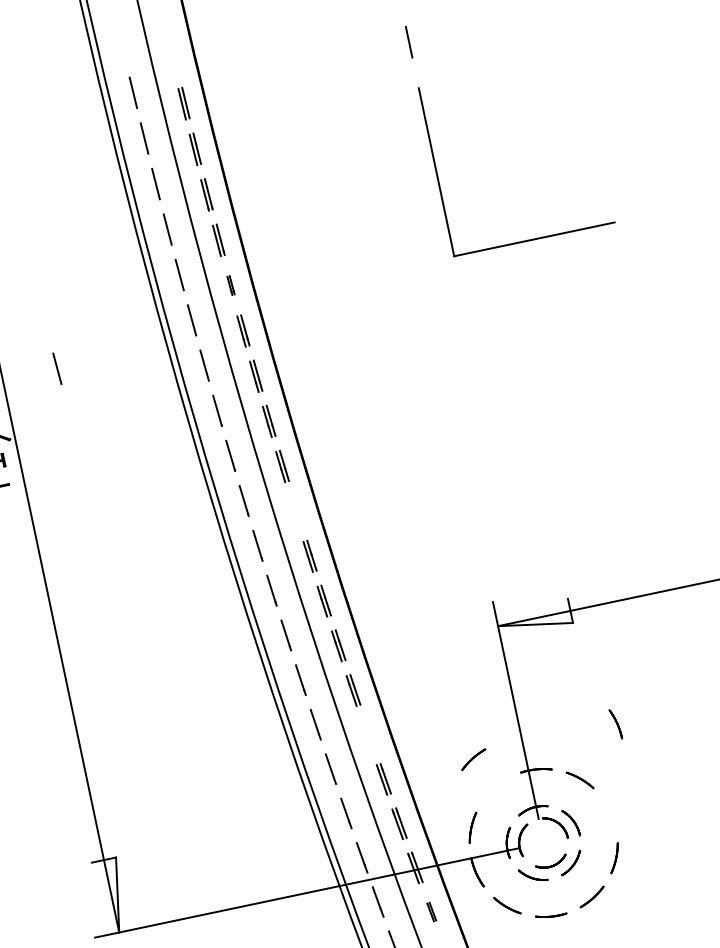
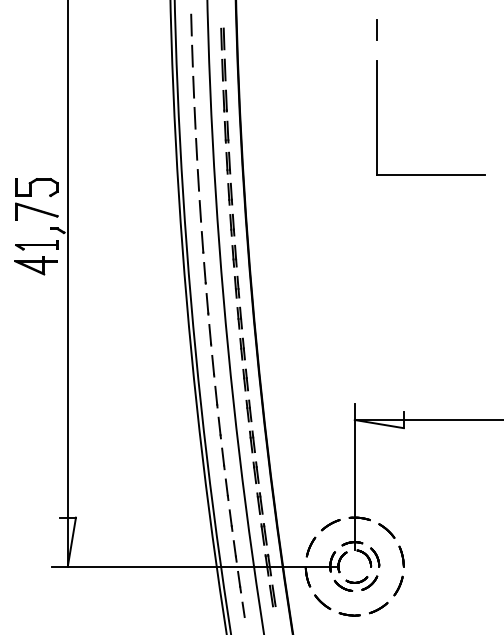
part: (230, 284) -> (228, 162), size x1.67
line: (57, 369) -> (104, 193), removed
part: (295, 510) -> (239, 317), added
line: (615, 724) -> (401, 556), moved
part: (367, 734) -> (255, 472), added
line: (473, 760) -> (330, 525), moved
part: (431, 911) -> (272, 595), size x1.67

